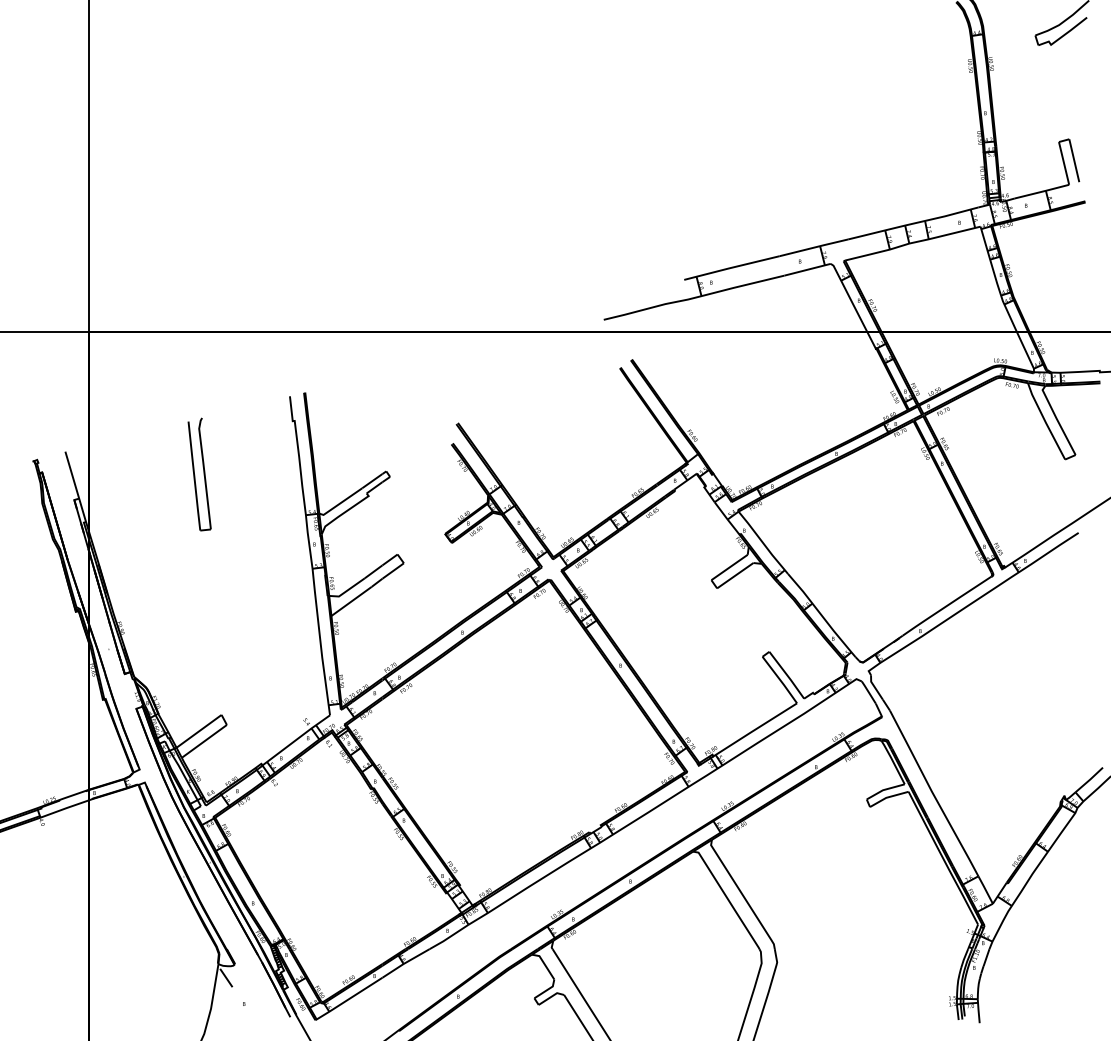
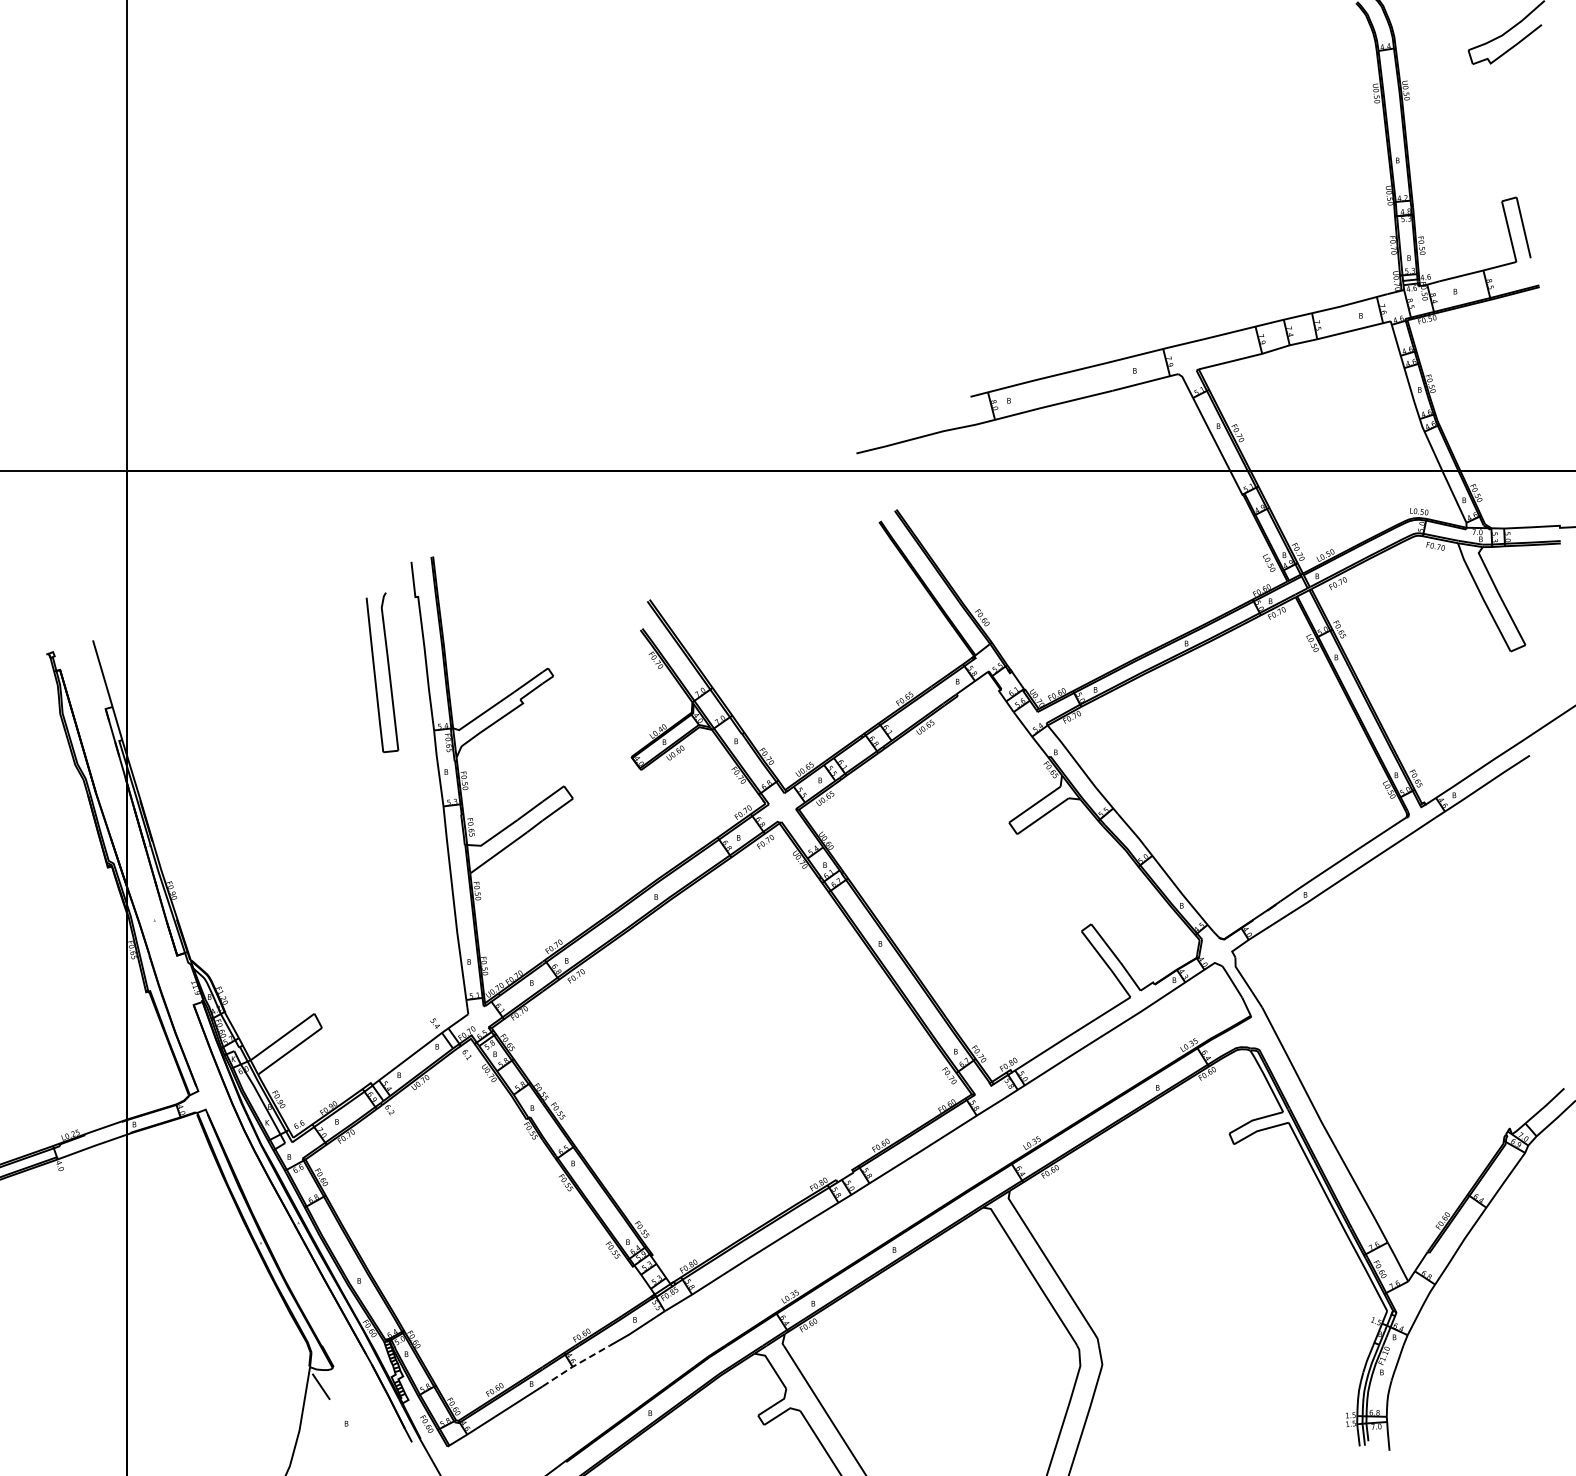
part: (199, 474) -> (382, 672), moved
line: (405, 963) -> (575, 1365), solid -> dashed

